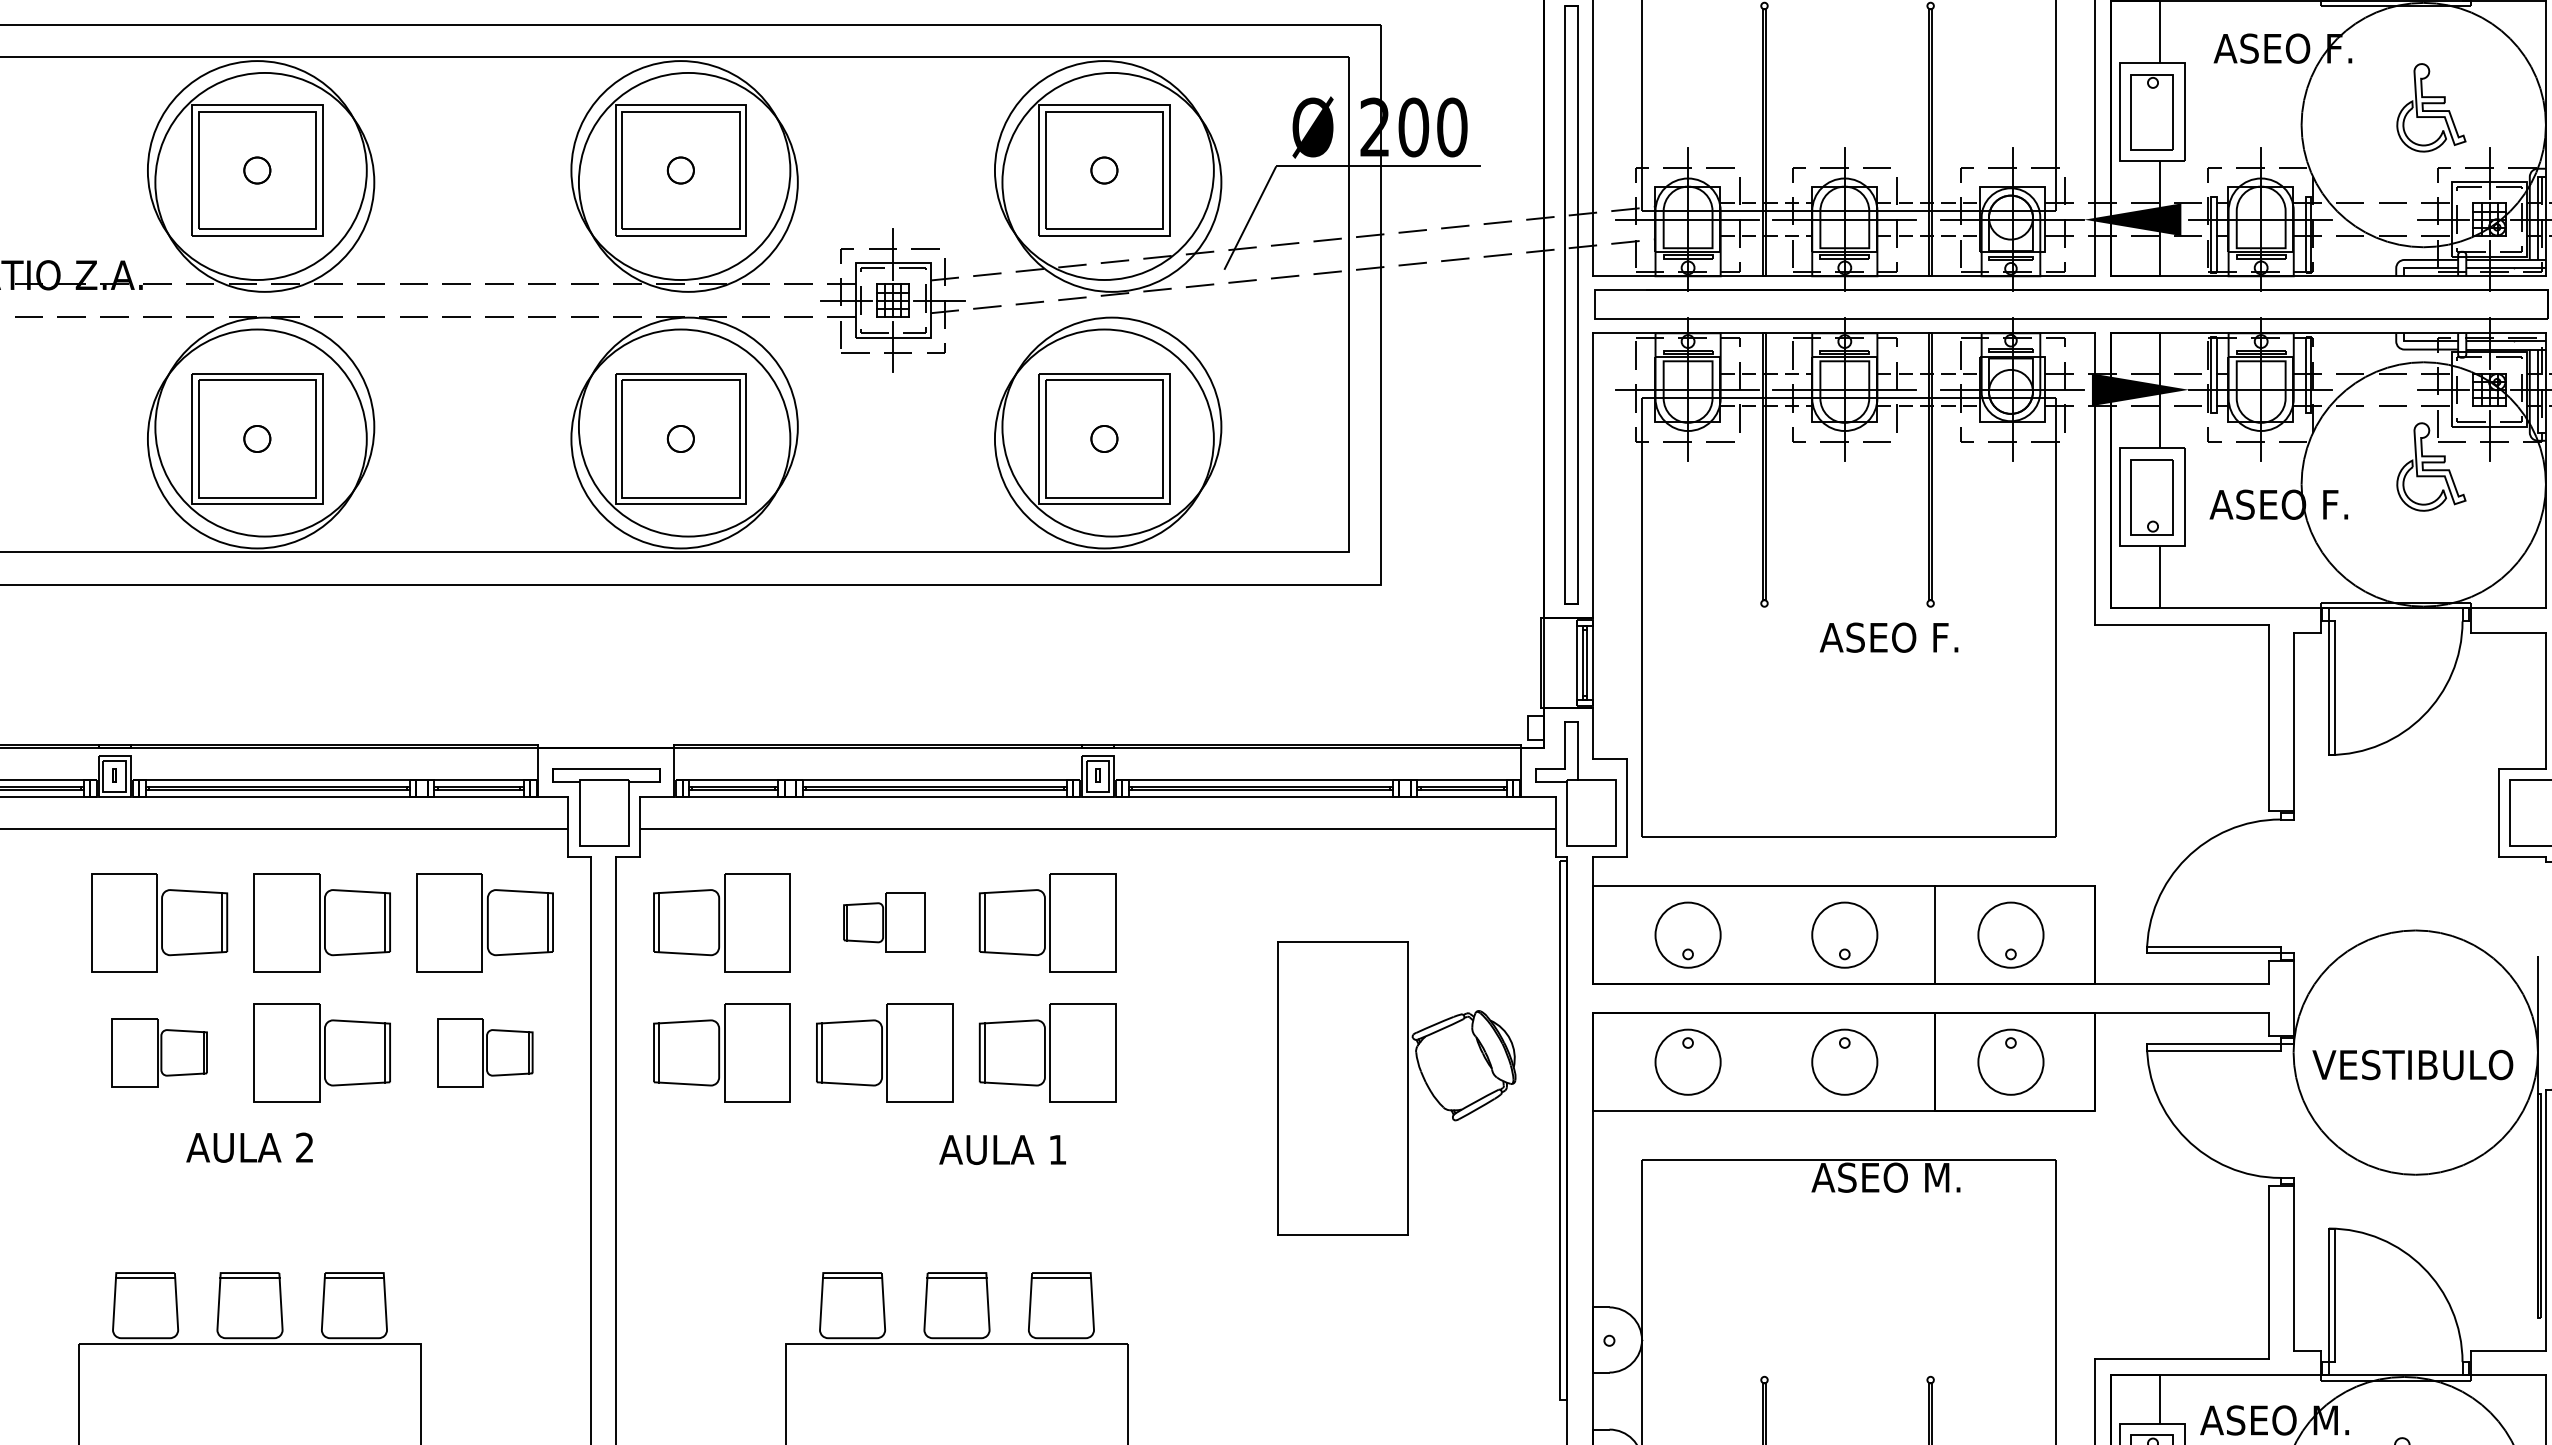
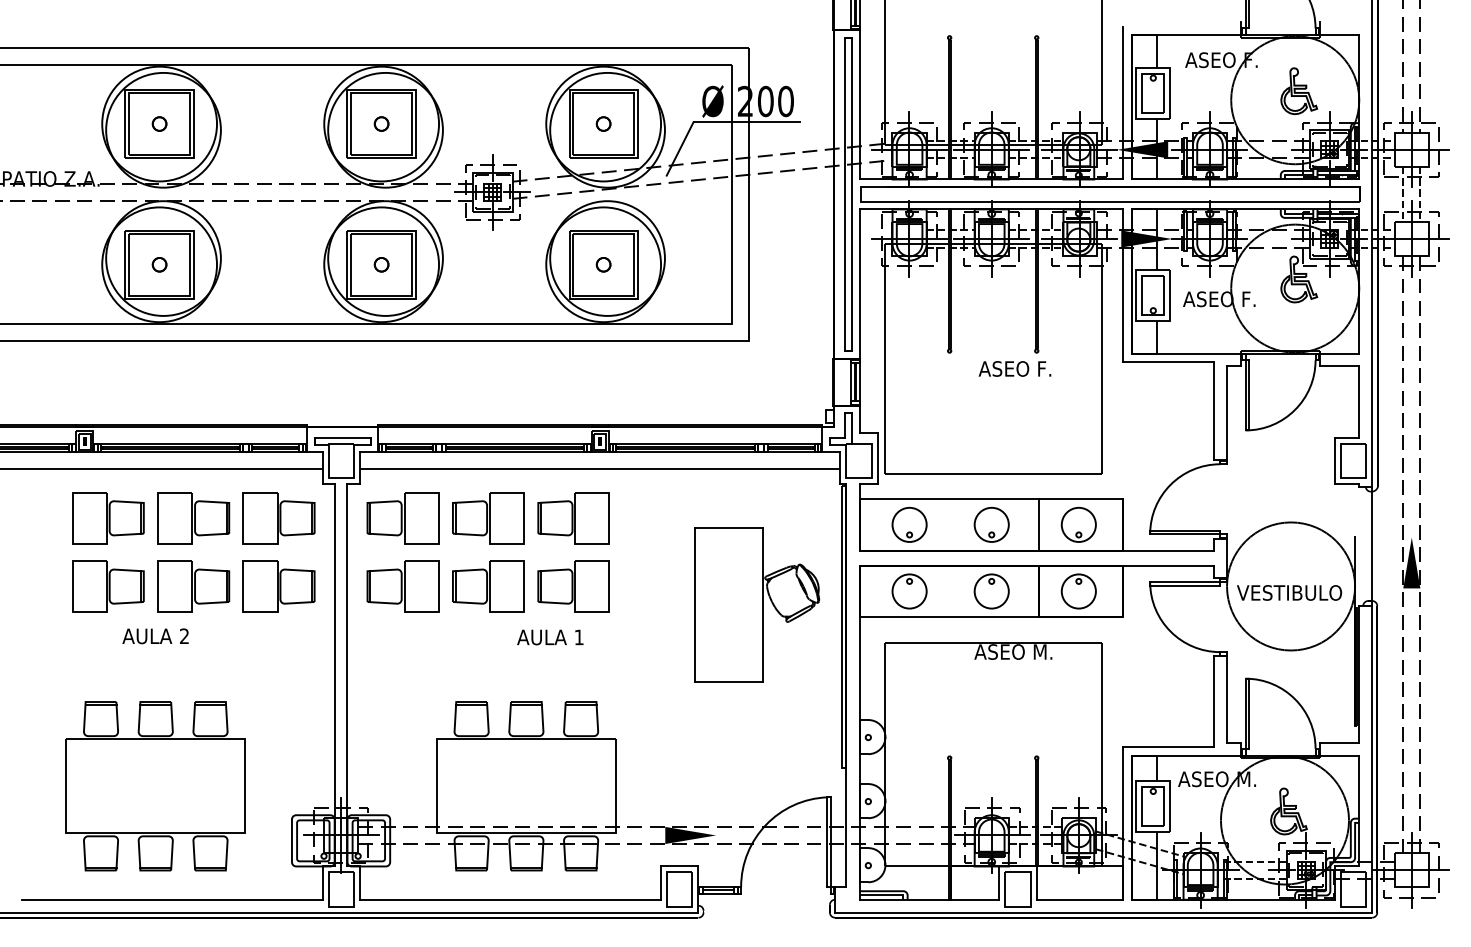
part: (884, 922) -> (488, 518), size x1.67
part: (159, 1052) -> (108, 586), size x1.43
part: (484, 1052) -> (278, 586), size x1.43

